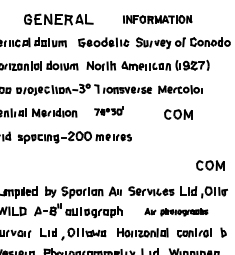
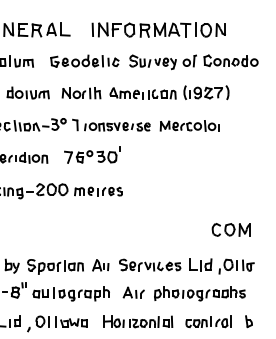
part: (157, 19) -> (158, 29), size x1.43
part: (108, 110) -> (91, 154), size x1.43
part: (178, 114) -> (187, 159), removed
part: (176, 211) -> (184, 292), size x1.43

